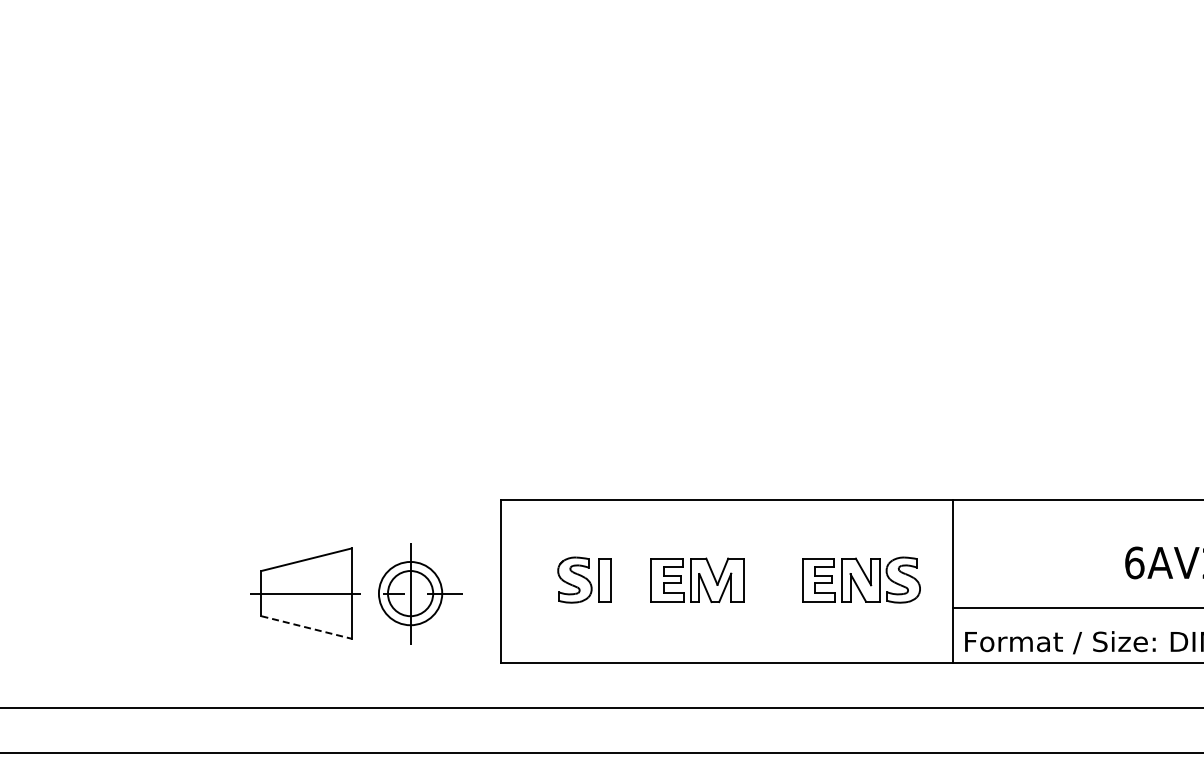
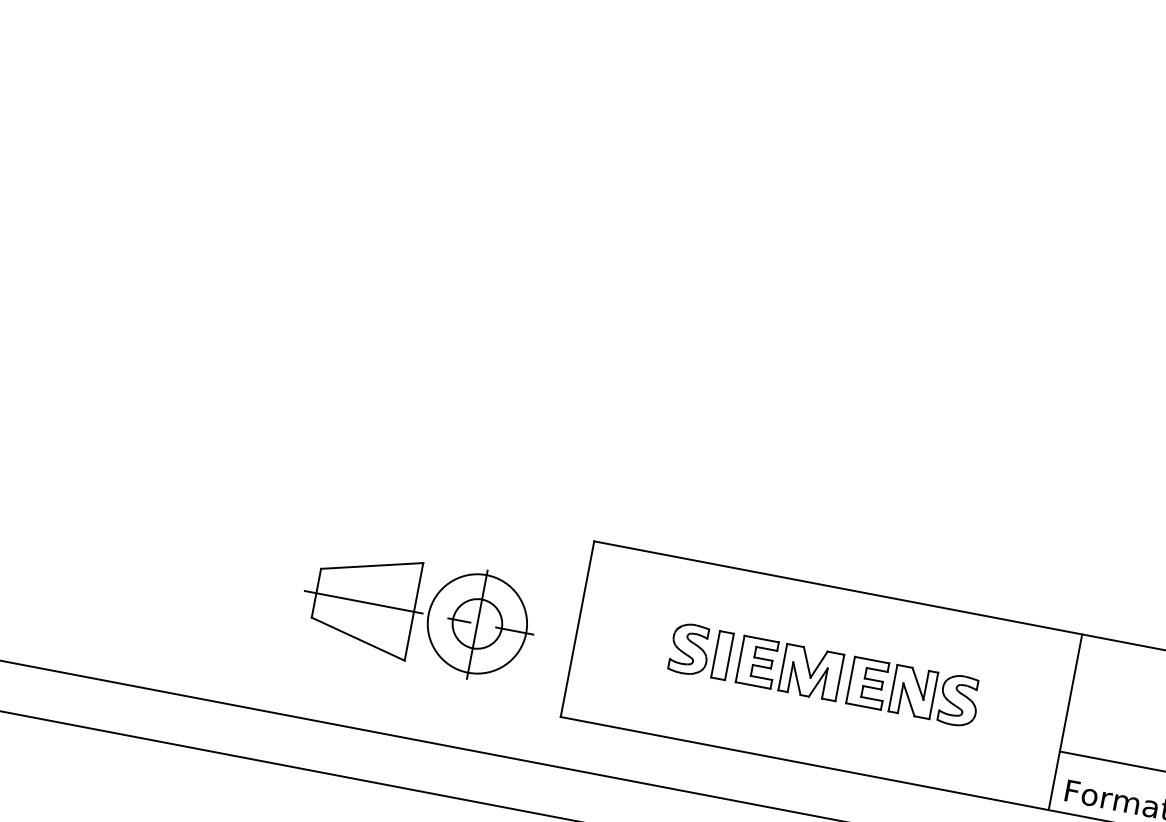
part: (584, 579) -> (700, 650), moved
part: (861, 579) -> (914, 691), moved
circle: (410, 593) -> (477, 623), size x1.43
line: (306, 627) -> (358, 639), dashed -> solid

